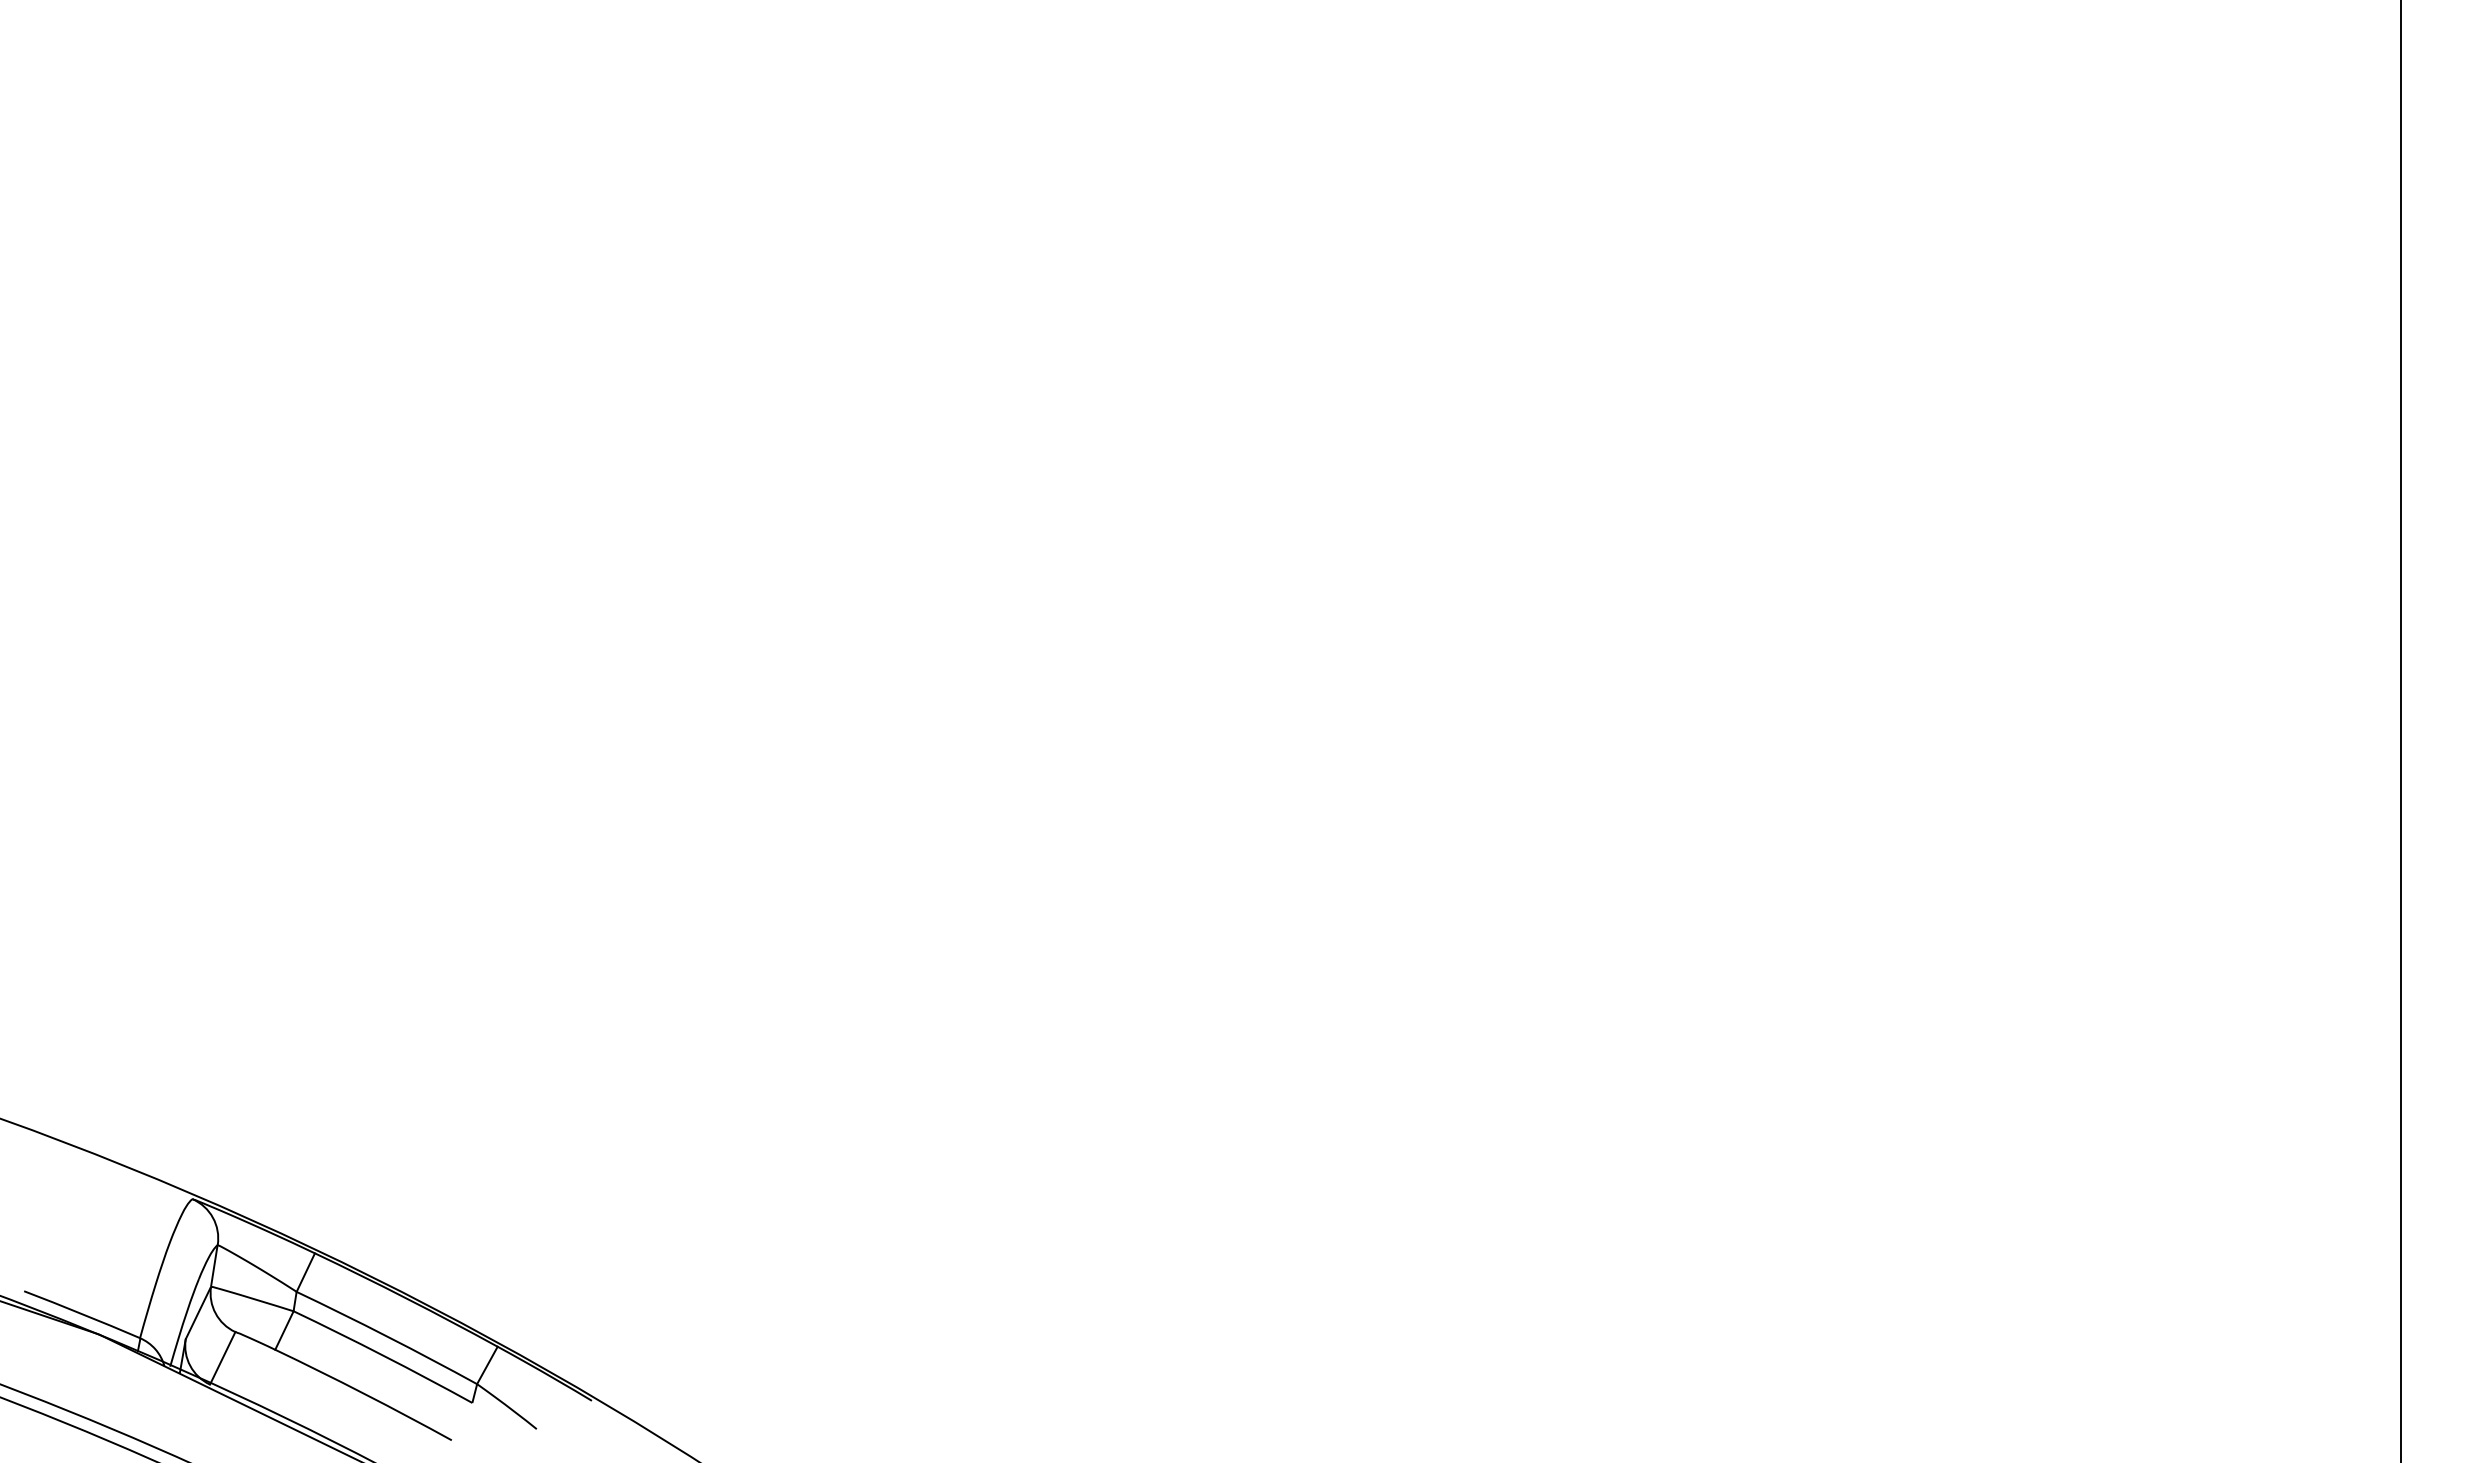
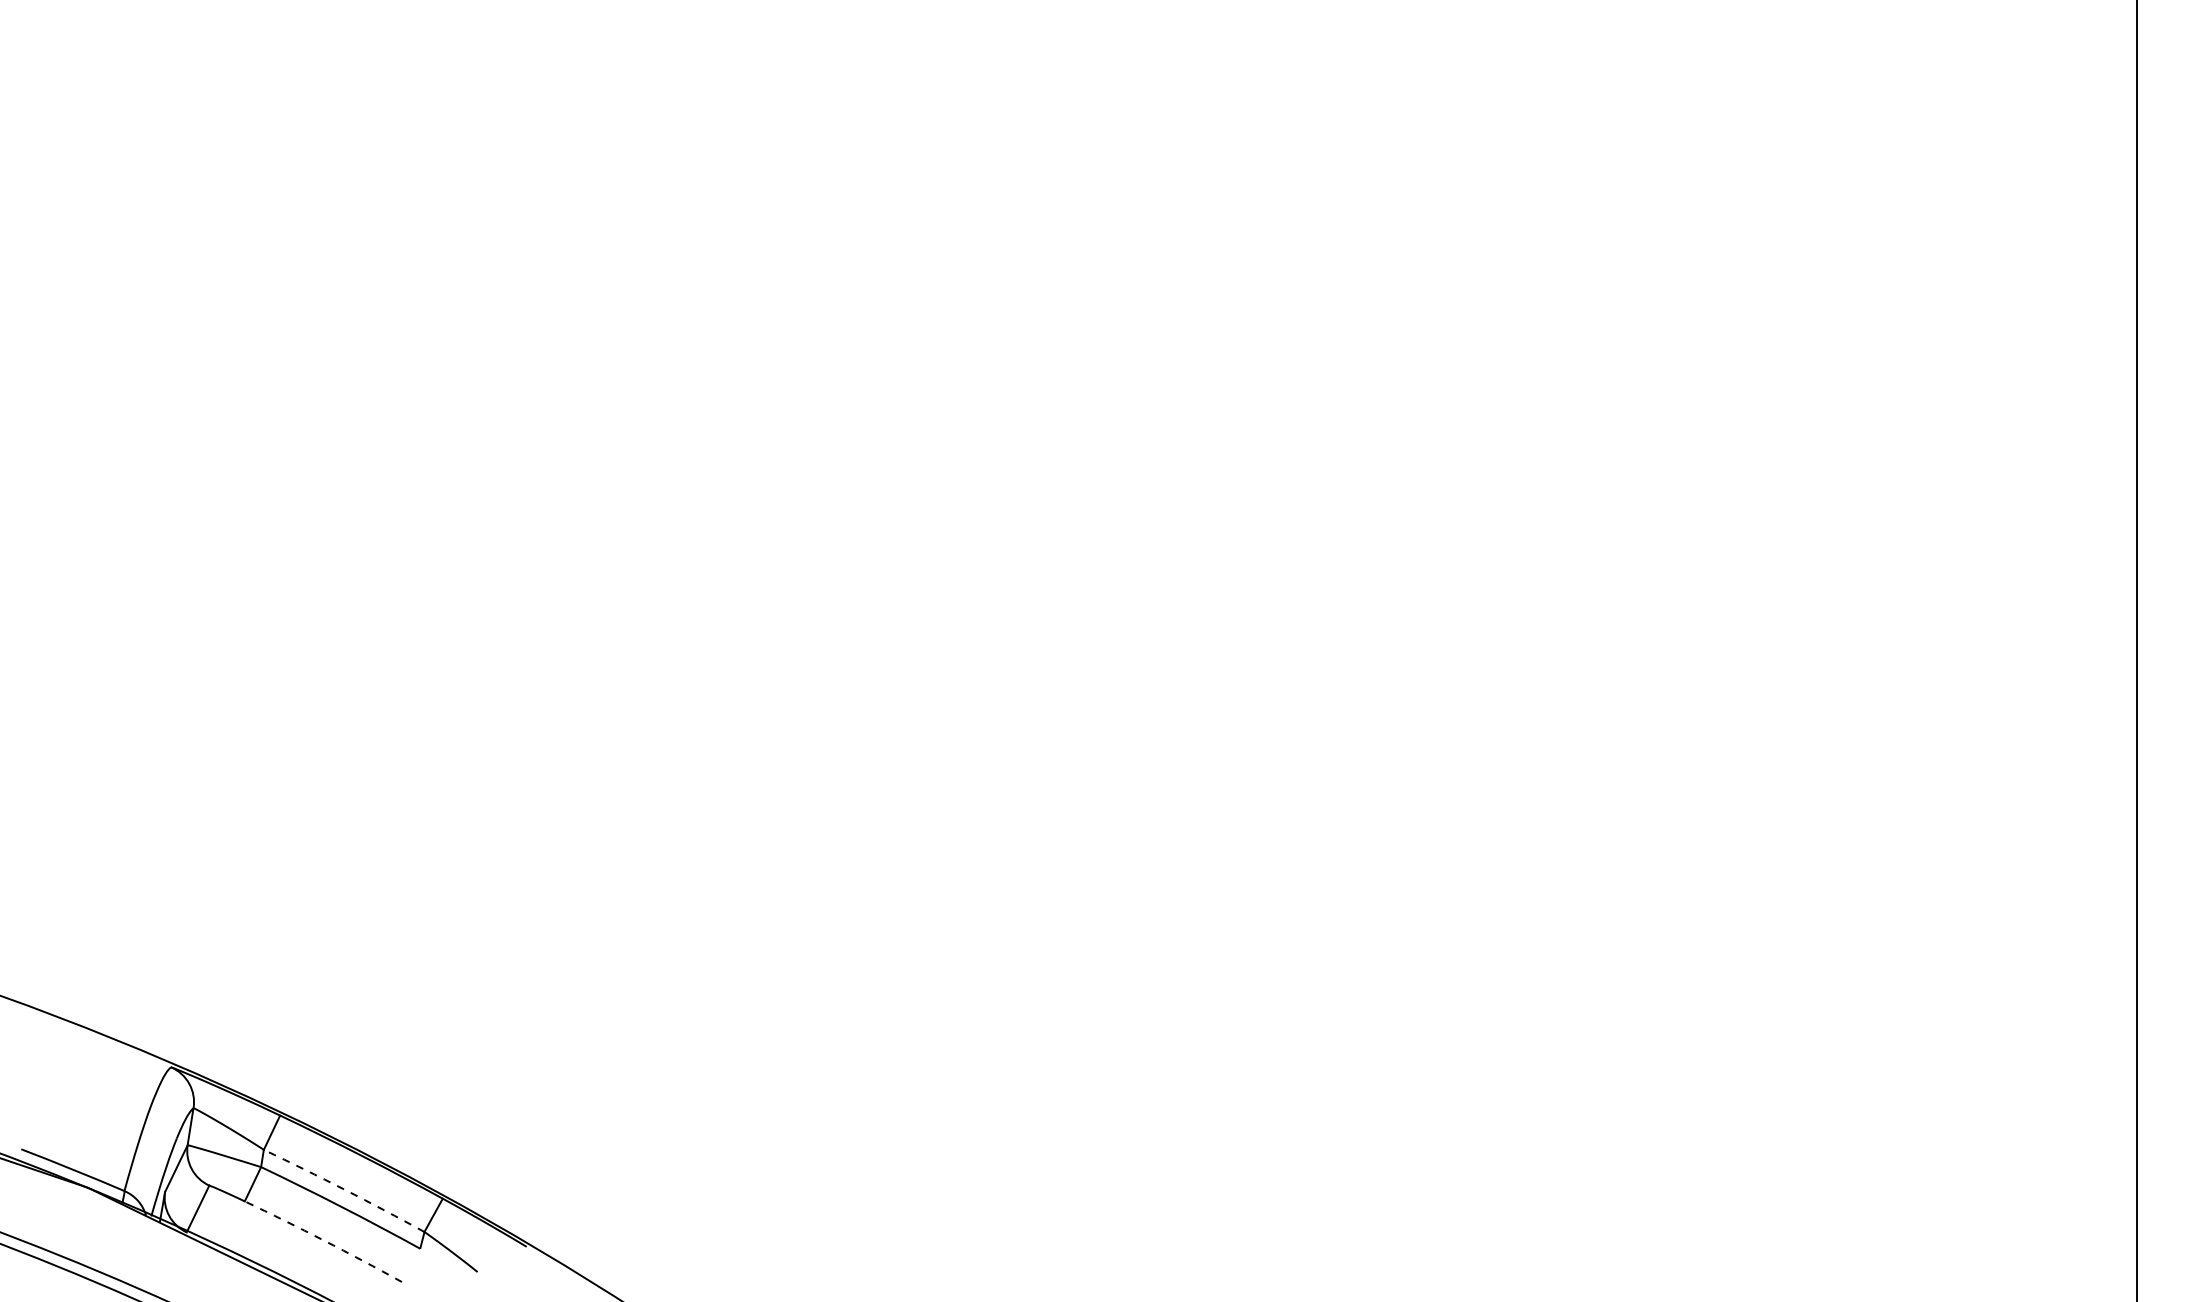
arc: (387, 1336) -> (344, 1189), solid -> dashed
arc: (364, 1393) -> (324, 1240), solid -> dashed

